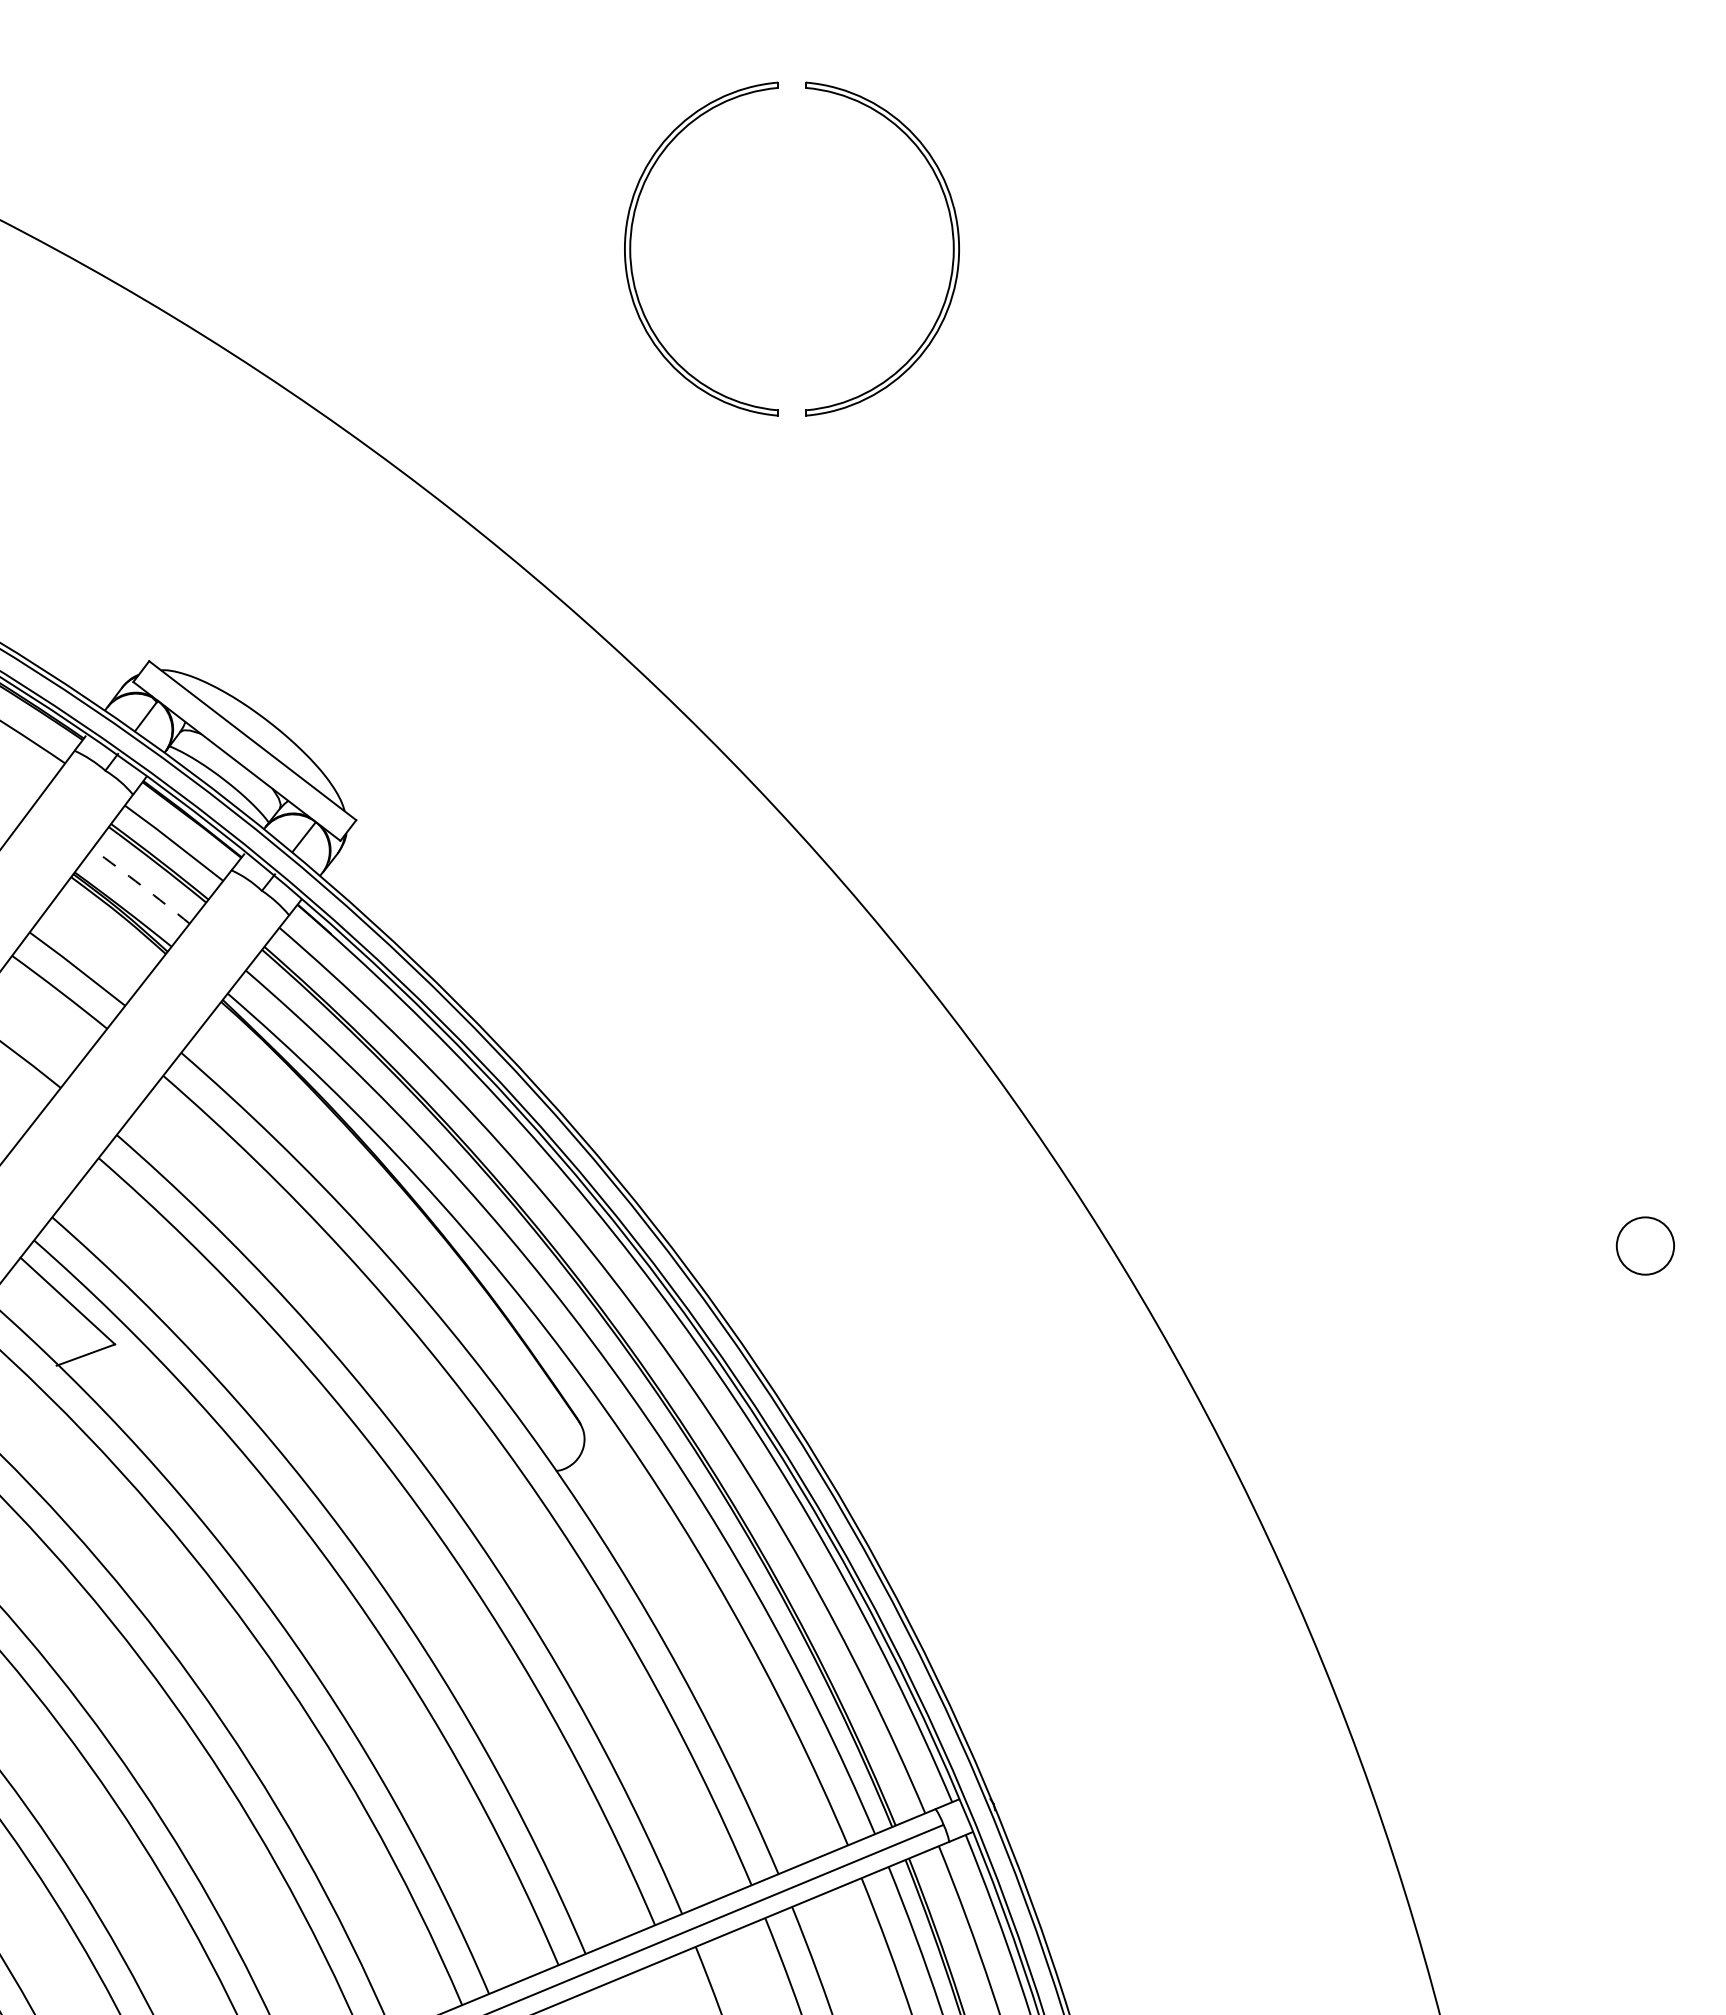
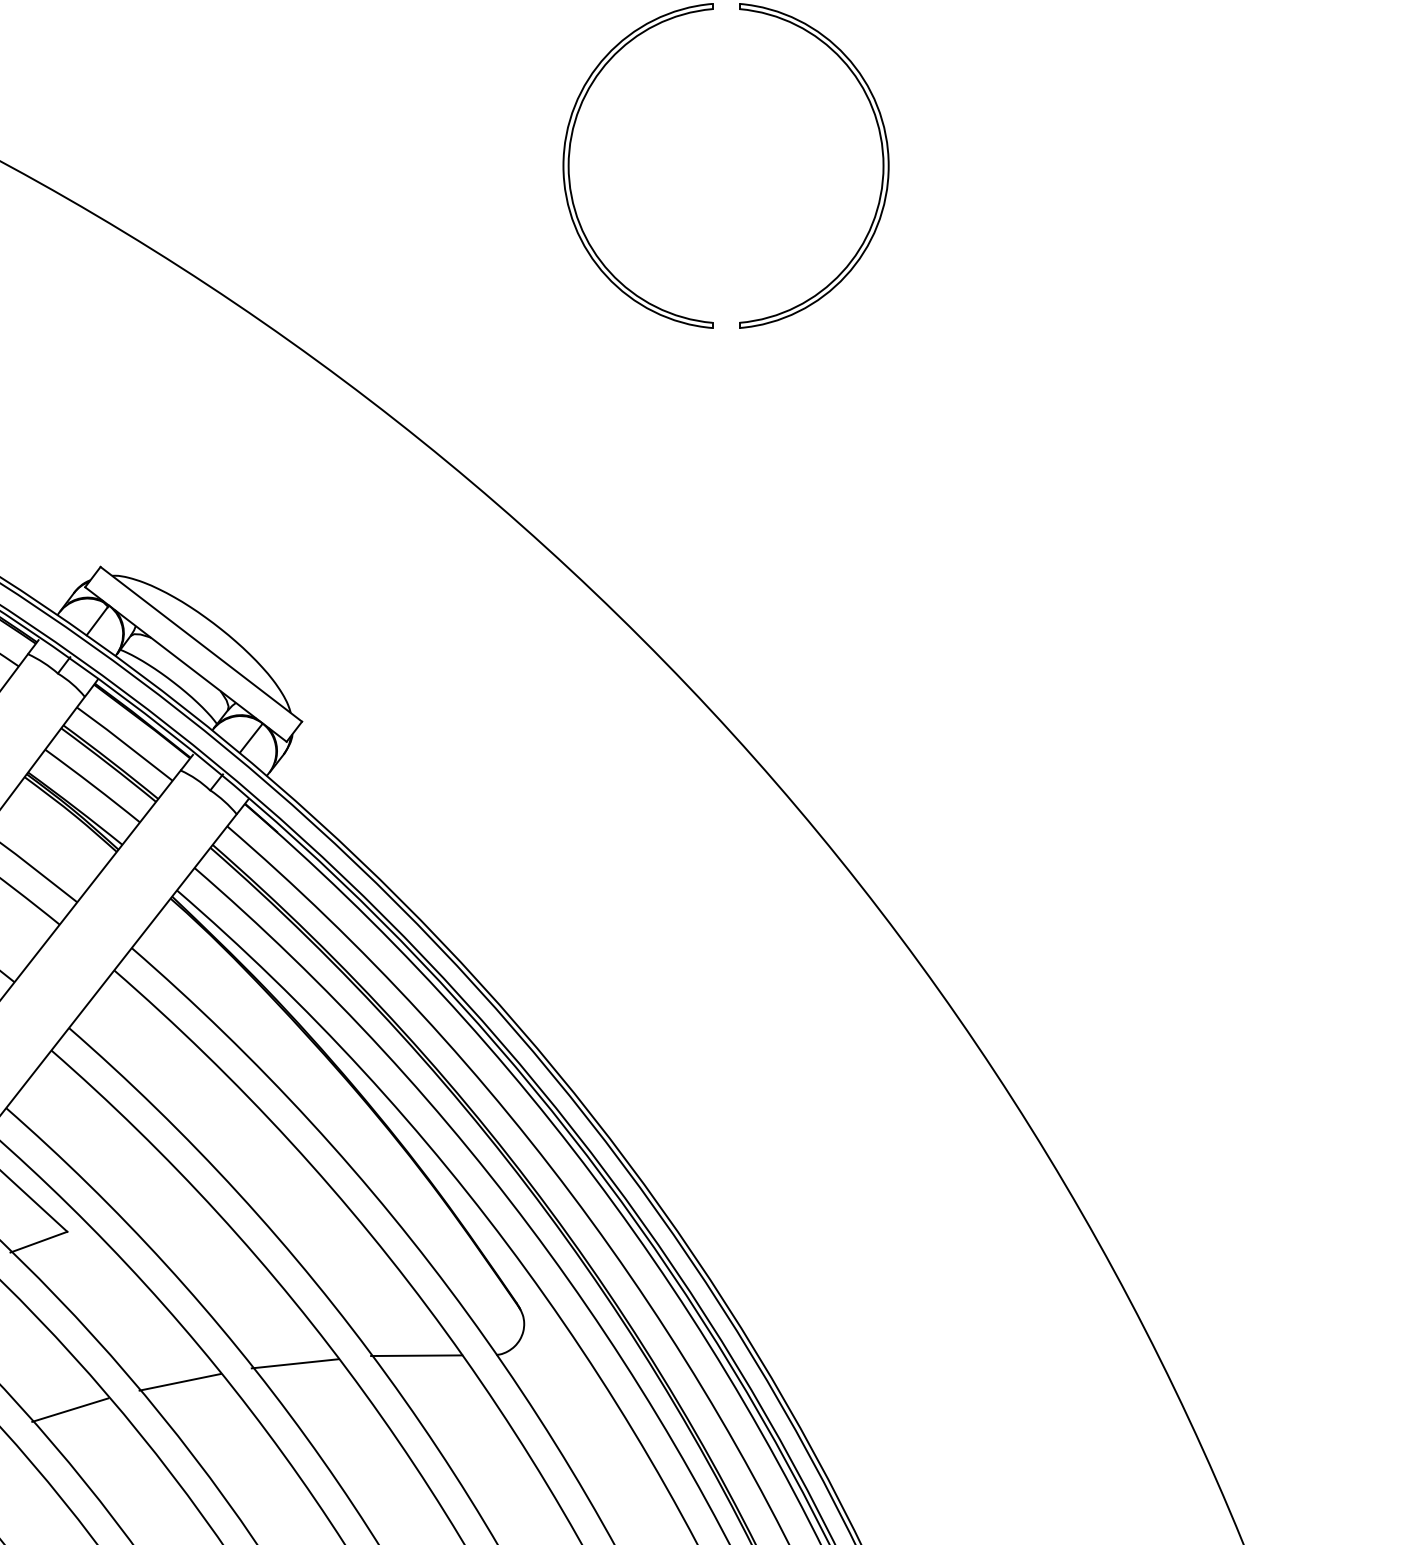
arc: (141, 885) -> (93, 785), dashed -> solid
line: (473, 1471) -> (416, 1355), added
line: (349, 1479) -> (295, 1363), added
line: (230, 1498) -> (179, 1381), added
line: (118, 1527) -> (70, 1409), added

